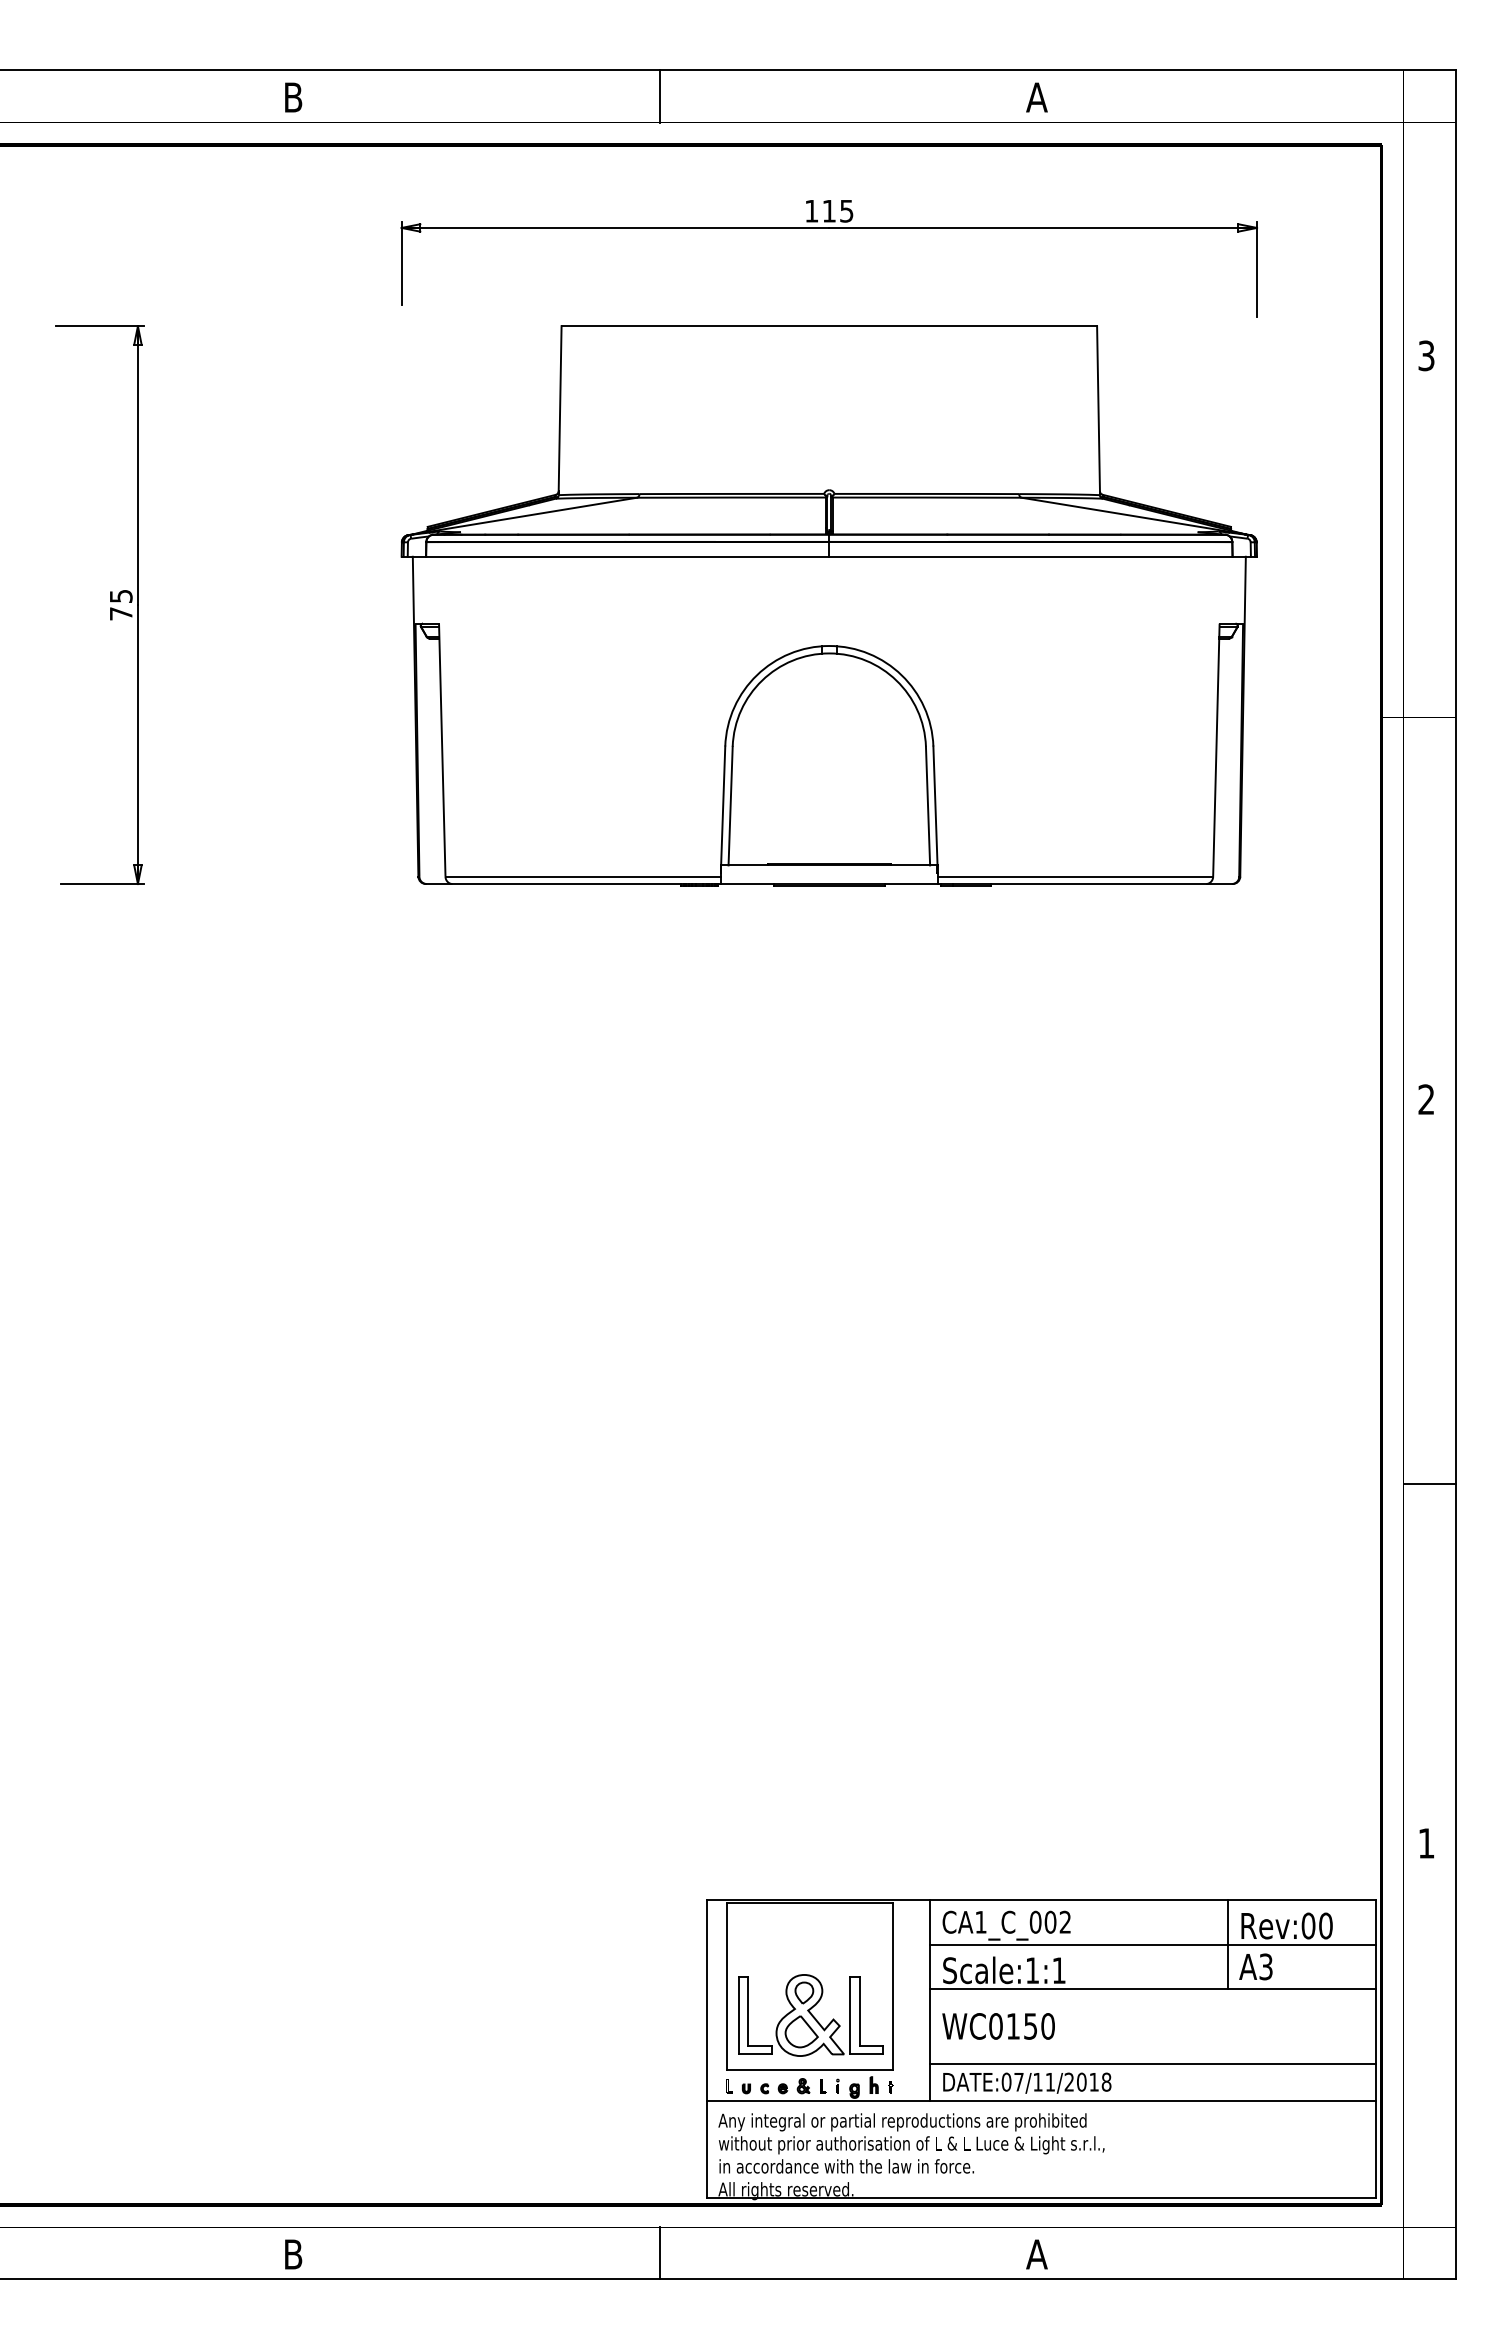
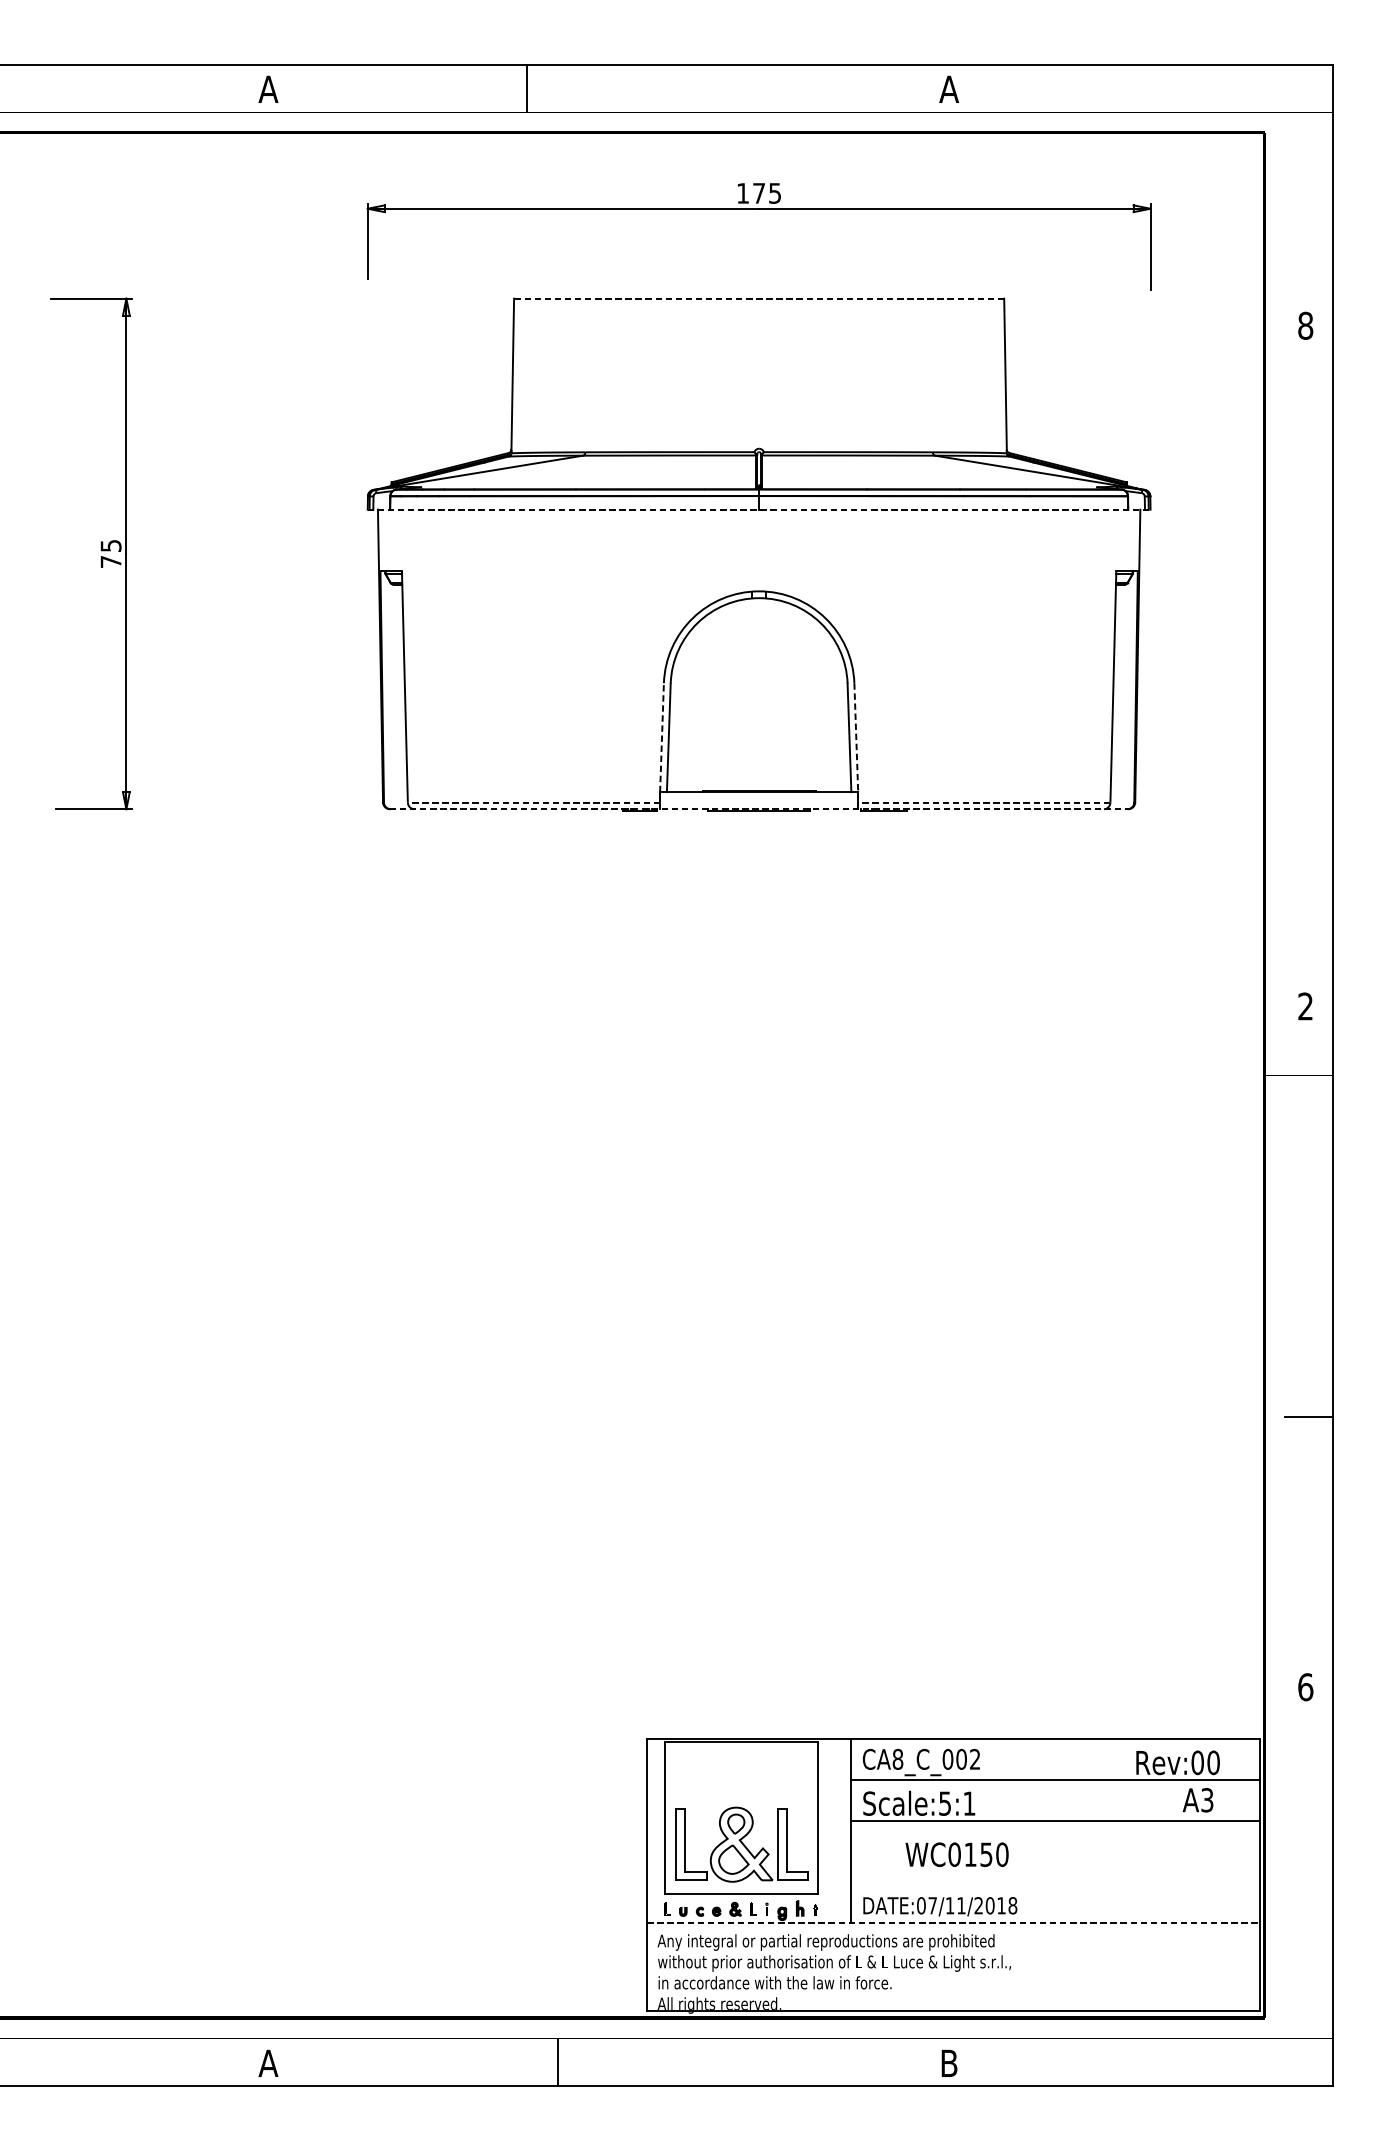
line: (660, 96) -> (527, 88), moved
text: (292, 97) -> (267, 89), B -> A
text: (828, 211) -> (758, 193), 115 -> 175
line: (829, 326) -> (759, 298), solid -> dashed
text: (1426, 355) -> (1305, 325), 3 -> 8
line: (829, 556) -> (759, 509), solid -> dashed
line: (723, 805) -> (662, 737), solid -> dashed
line: (935, 806) -> (856, 738), solid -> dashed
line: (583, 876) -> (534, 802), solid -> dashed
line: (1075, 876) -> (984, 802), solid -> dashed
line: (829, 884) -> (759, 809), solid -> dashed
line: (1429, 1483) -> (1308, 1417), moved
text: (1426, 1843) -> (1305, 1687), 1 -> 6
text: (980, 1921) -> (897, 1758), CA1_C_002 -> CA8_C_002
line: (1227, 1944) -> (1123, 1779), removed
text: (1255, 1966) -> (1197, 1799), moved
text: (1032, 1970) -> (945, 1803), Scale:1:1 -> Scale:5:1
text: (998, 2026) -> (956, 1854), moved
line: (1153, 2063) -> (1055, 1888), removed
line: (1041, 2100) -> (953, 1922), solid -> dashed
line: (660, 2253) -> (558, 2062), moved
text: (292, 2254) -> (267, 2063), B -> A
text: (1036, 2254) -> (948, 2063), A -> B

